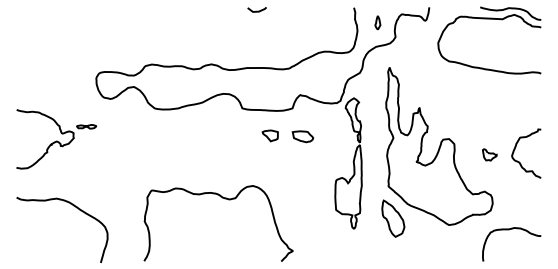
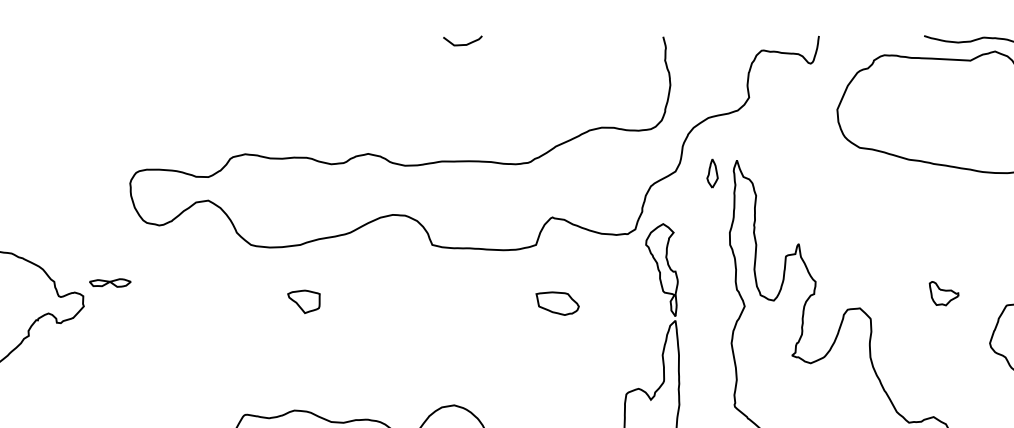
part: (377, 22) -> (711, 172), moved
part: (269, 135) -> (302, 301), moved
part: (489, 154) -> (943, 292), moved

